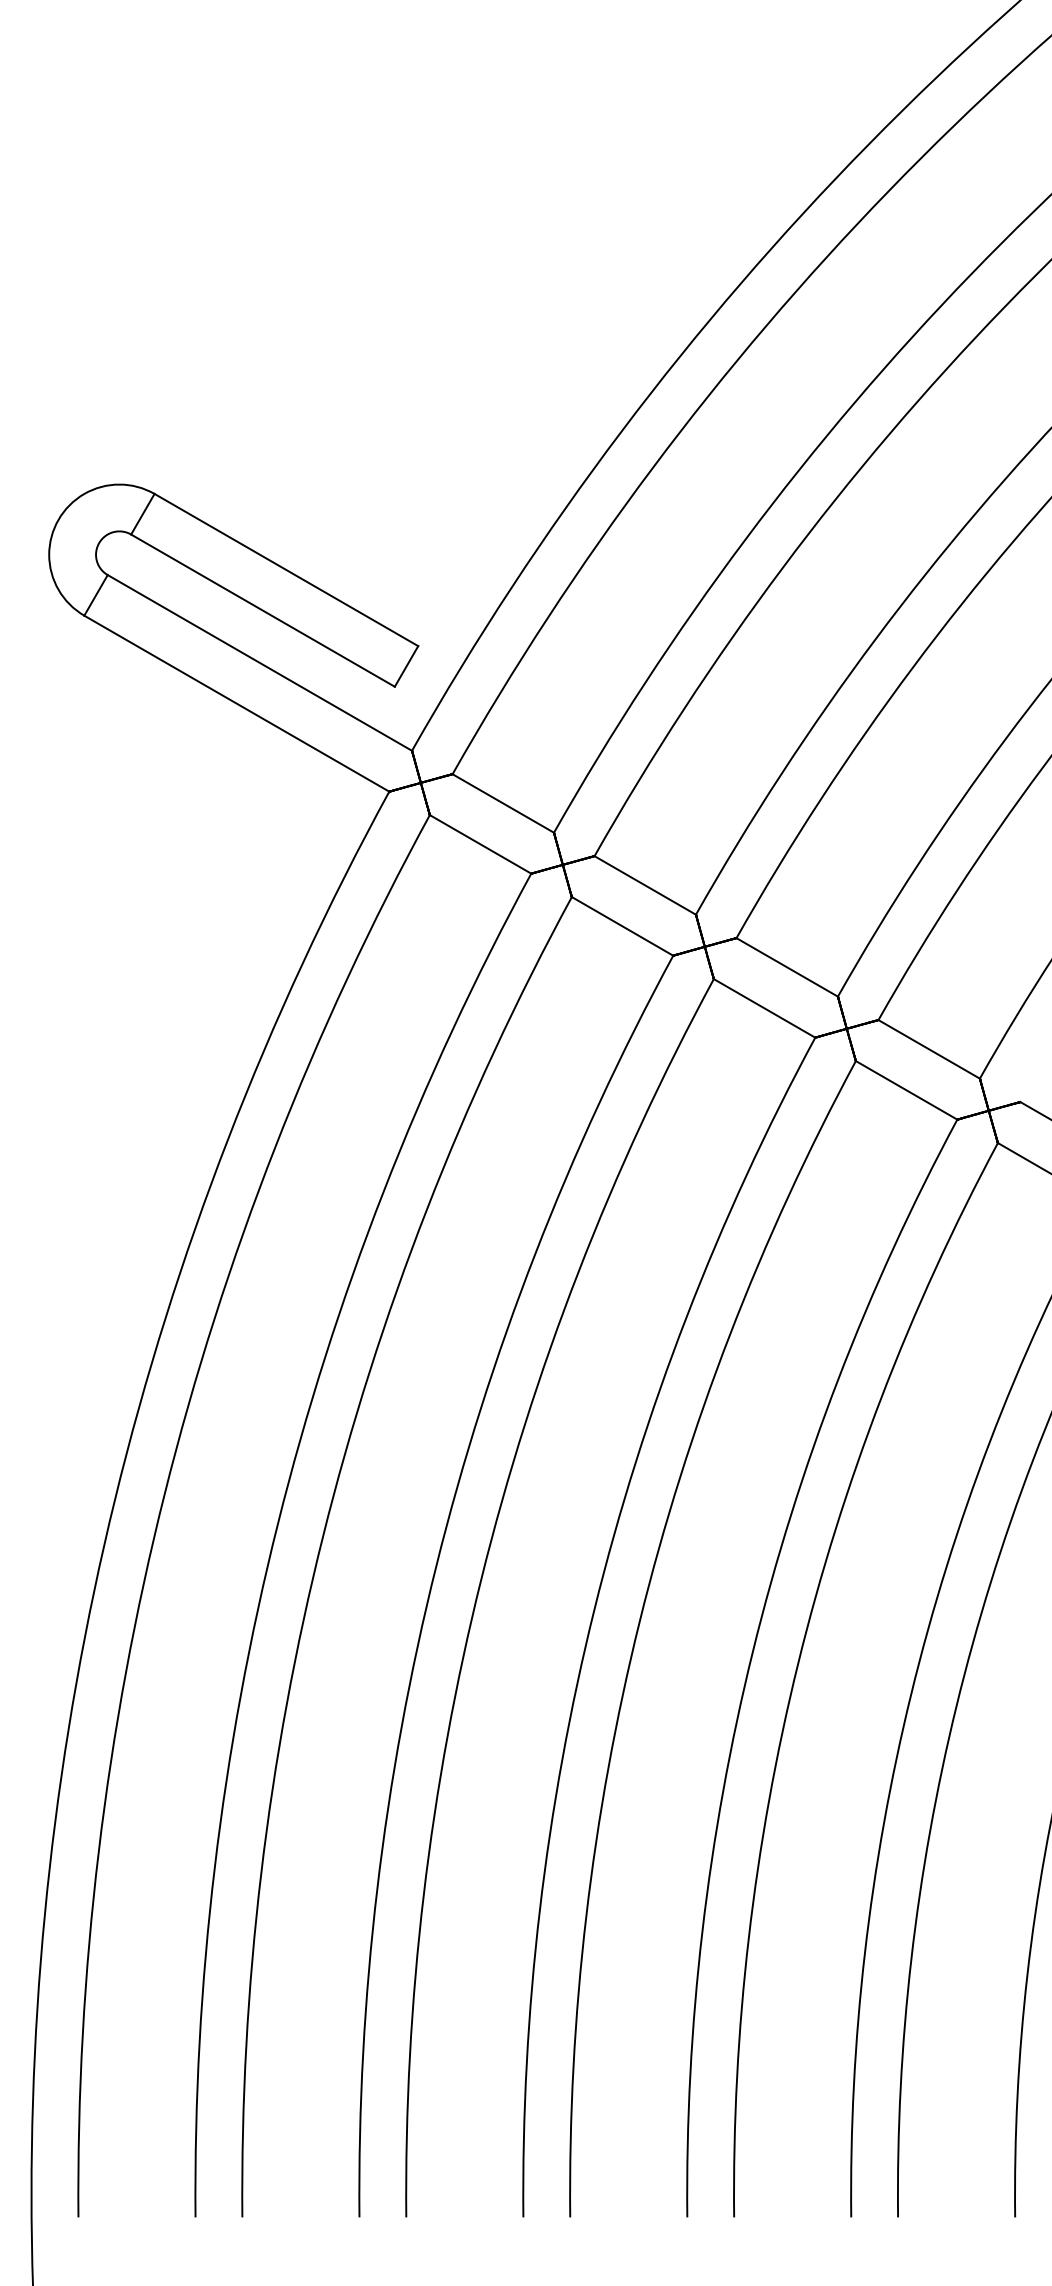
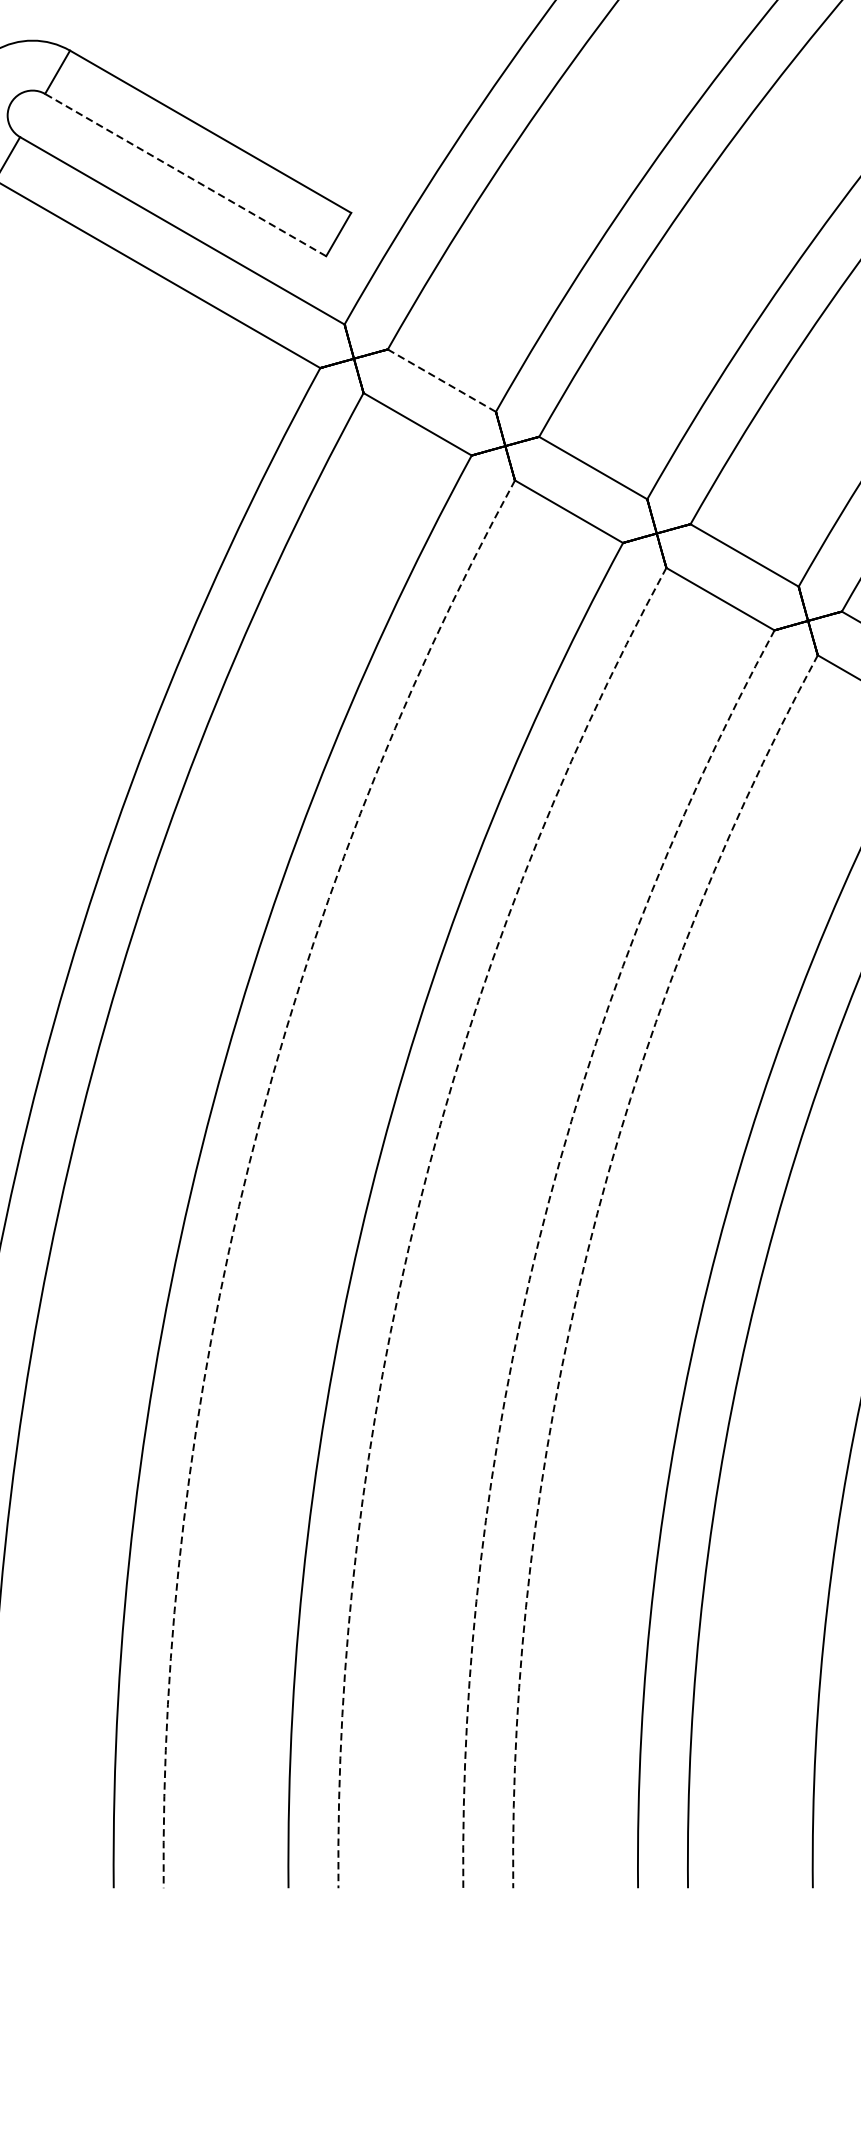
line: (262, 610) -> (185, 174), solid -> dashed
line: (503, 803) -> (442, 380), solid -> dashed
arc: (323, 1536) -> (250, 1162), solid -> dashed
arc: (481, 1578) -> (418, 1207), solid -> dashed
arc: (594, 1609) -> (539, 1240), solid -> dashed
arc: (639, 1621) -> (587, 1252), solid -> dashed

